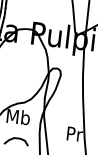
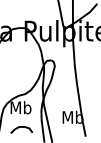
text: (74, 133) -> (72, 116), Pr -> Mb

